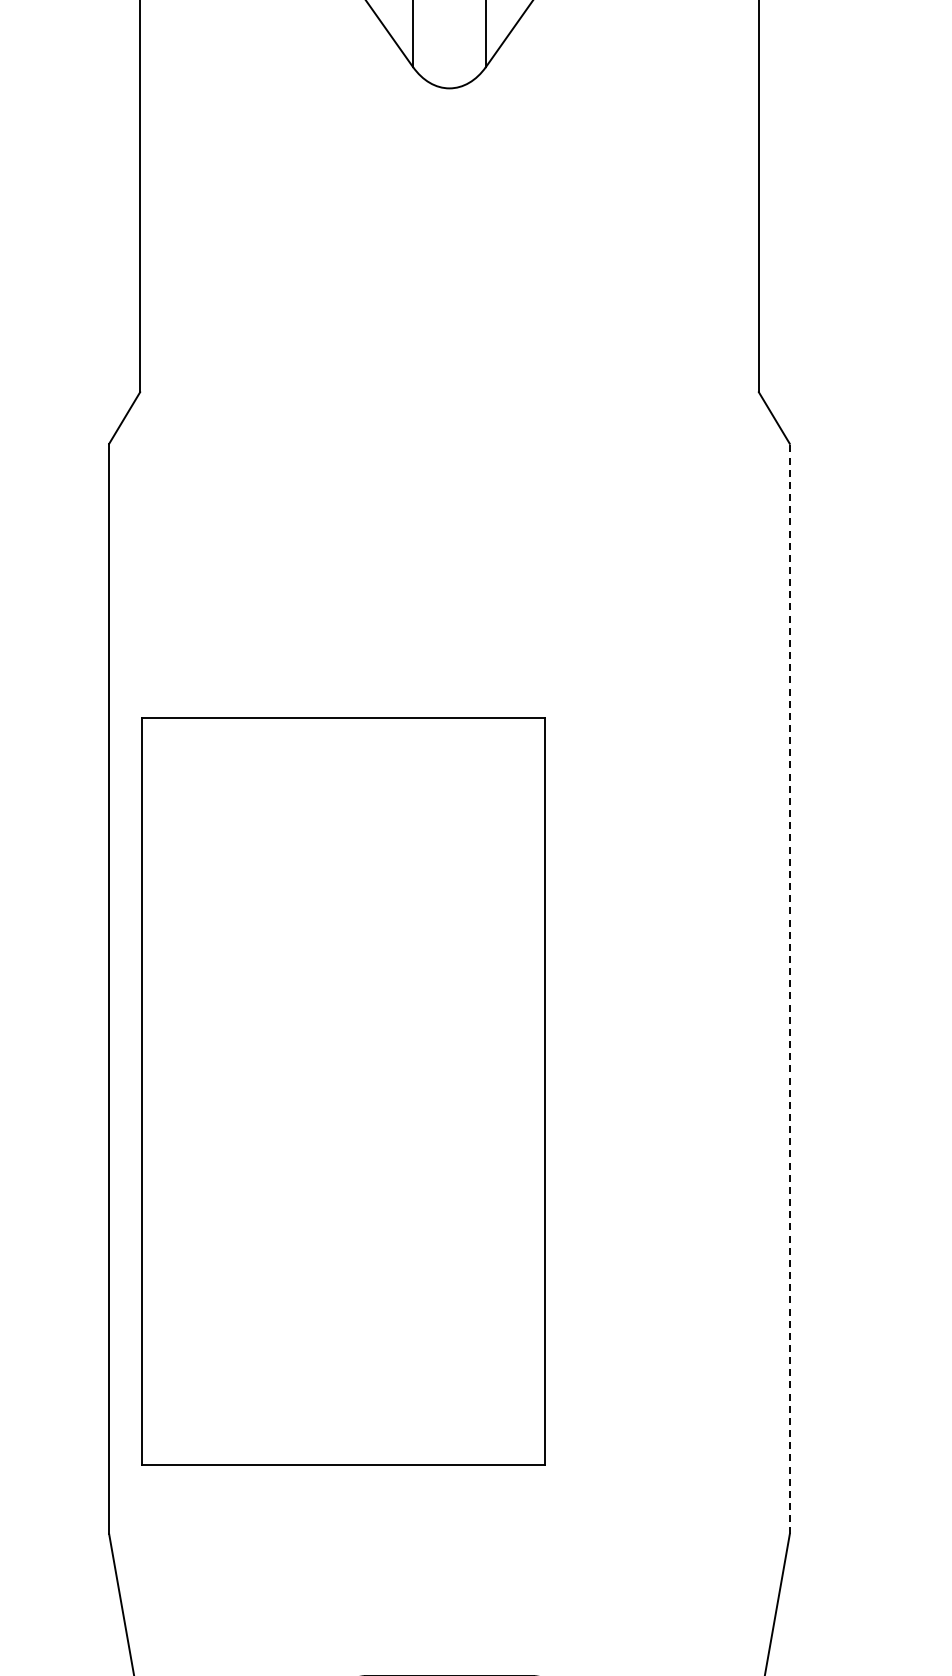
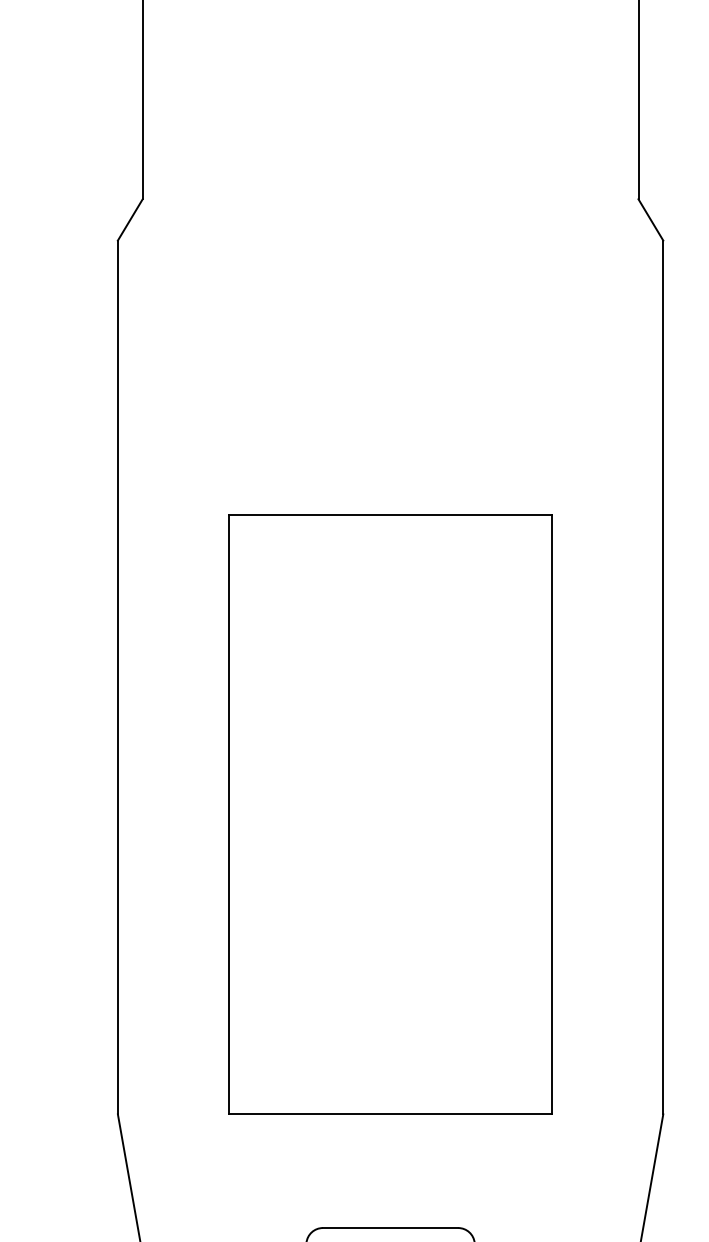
line: (789, 988) -> (663, 677), dashed -> solid
part: (343, 1091) -> (390, 814), moved

